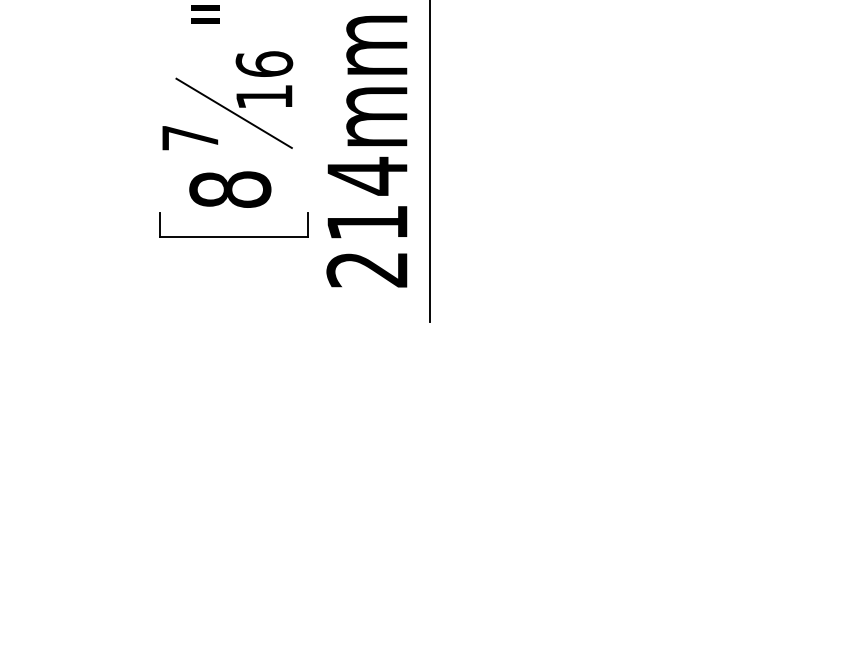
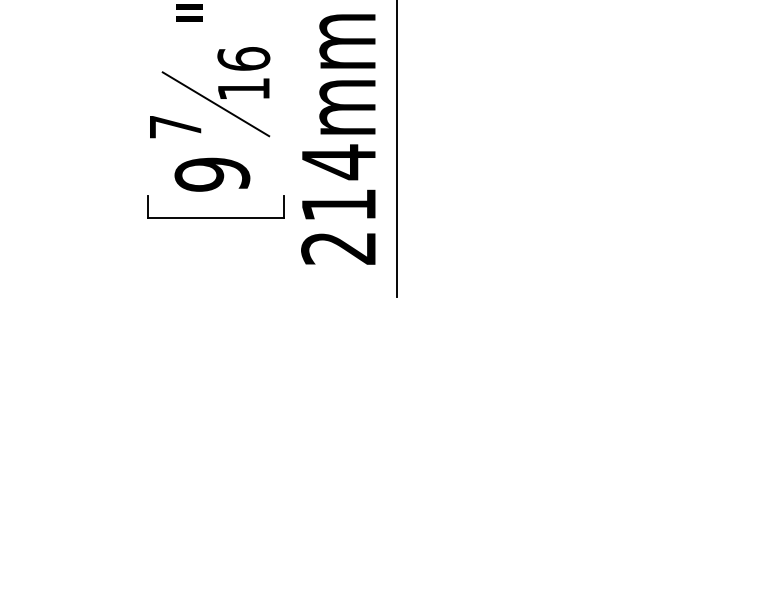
text: (230, 189) -> (212, 174), 8 -> 9

